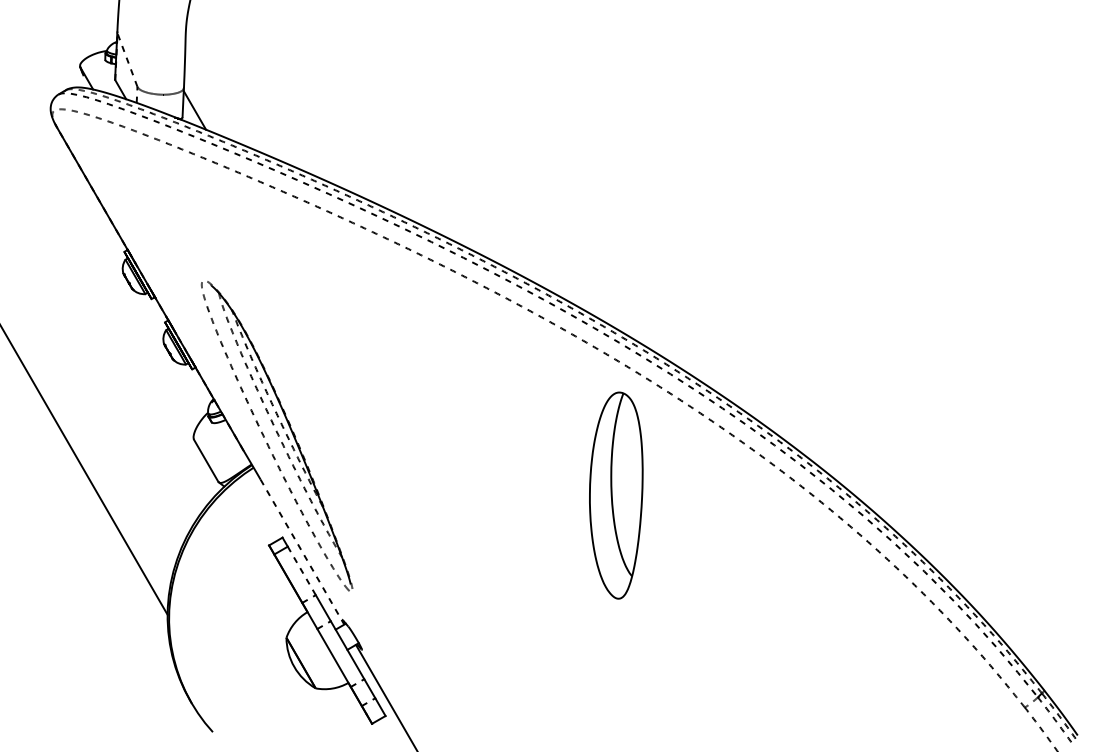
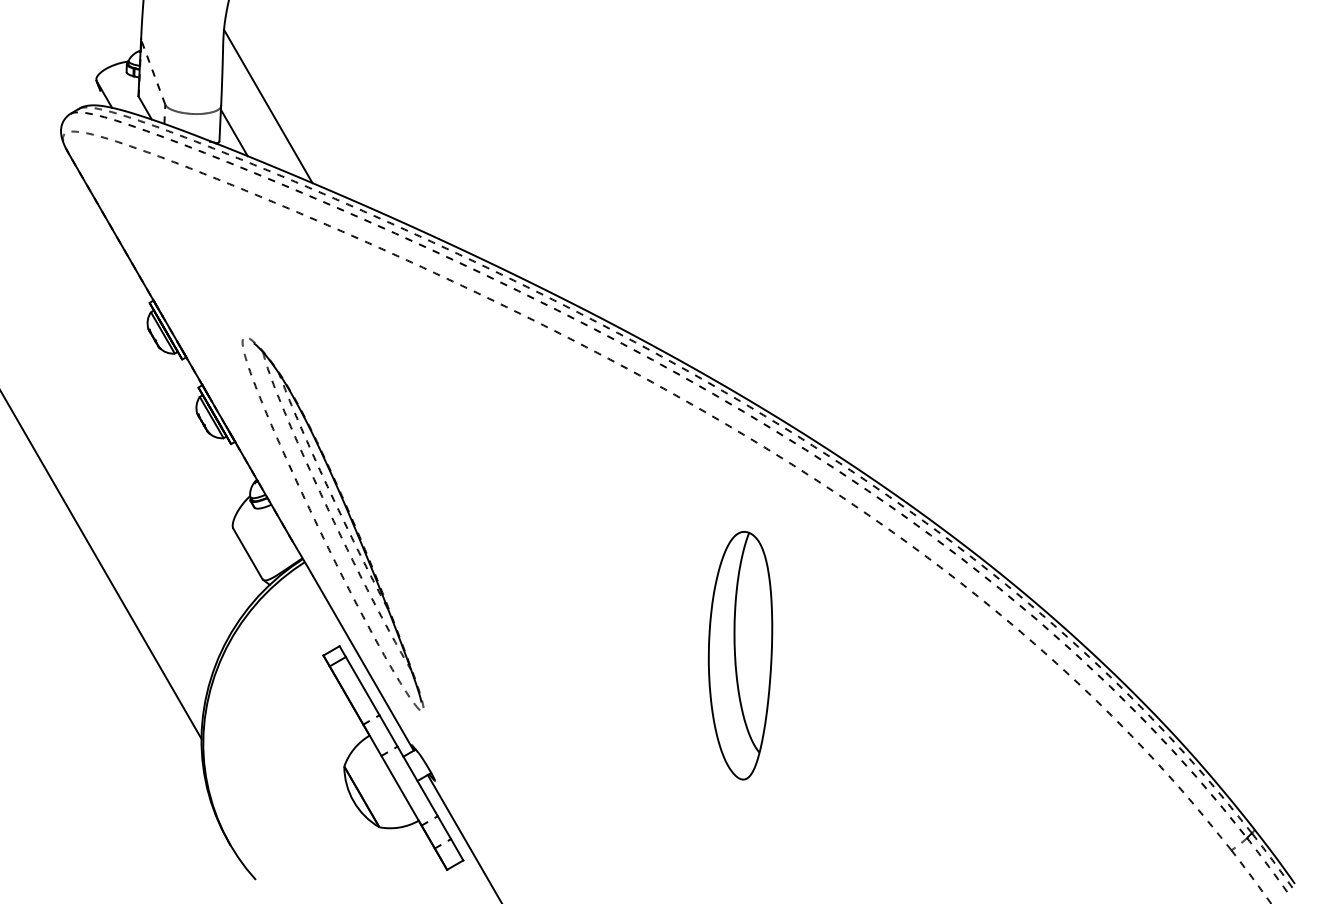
line: (223, 88) -> (268, 106), added
part: (616, 495) -> (740, 655), moved
line: (302, 552) -> (363, 663), dashed -> solid
line: (301, 571) -> (362, 686), dashed -> solid

